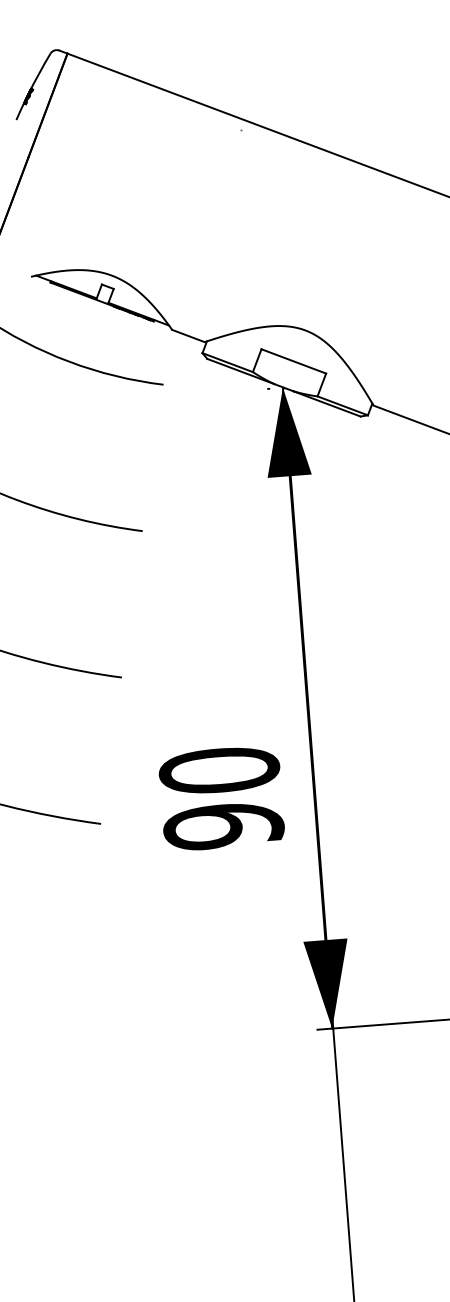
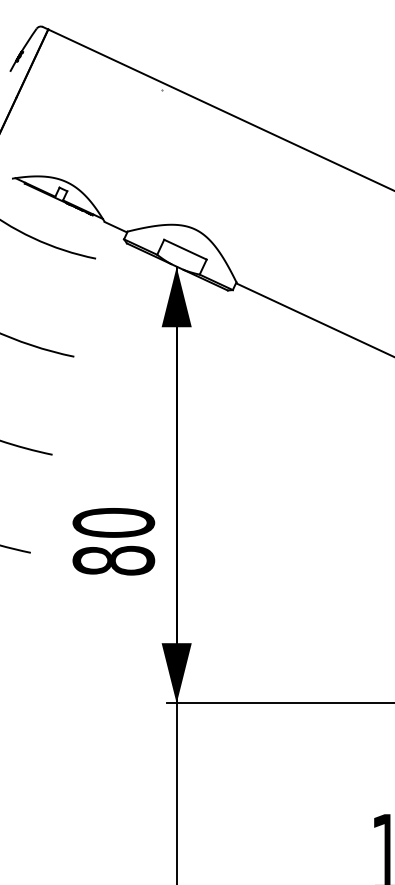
text: (223, 825) -> (113, 560), 90 -> 80

